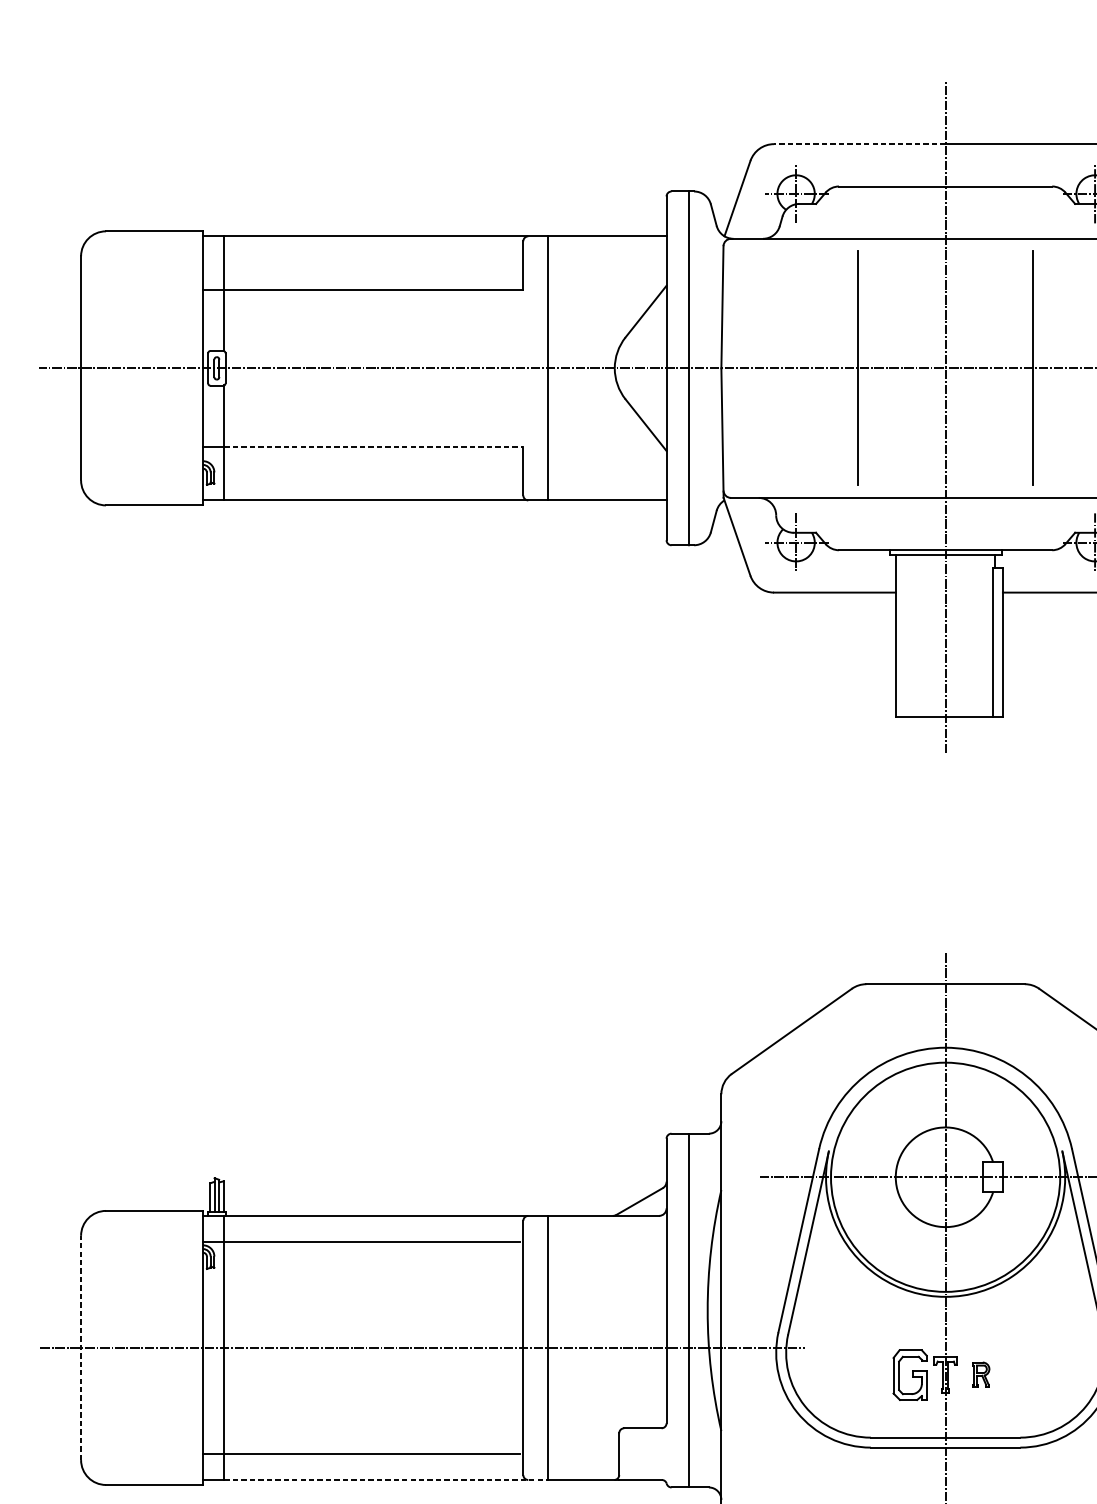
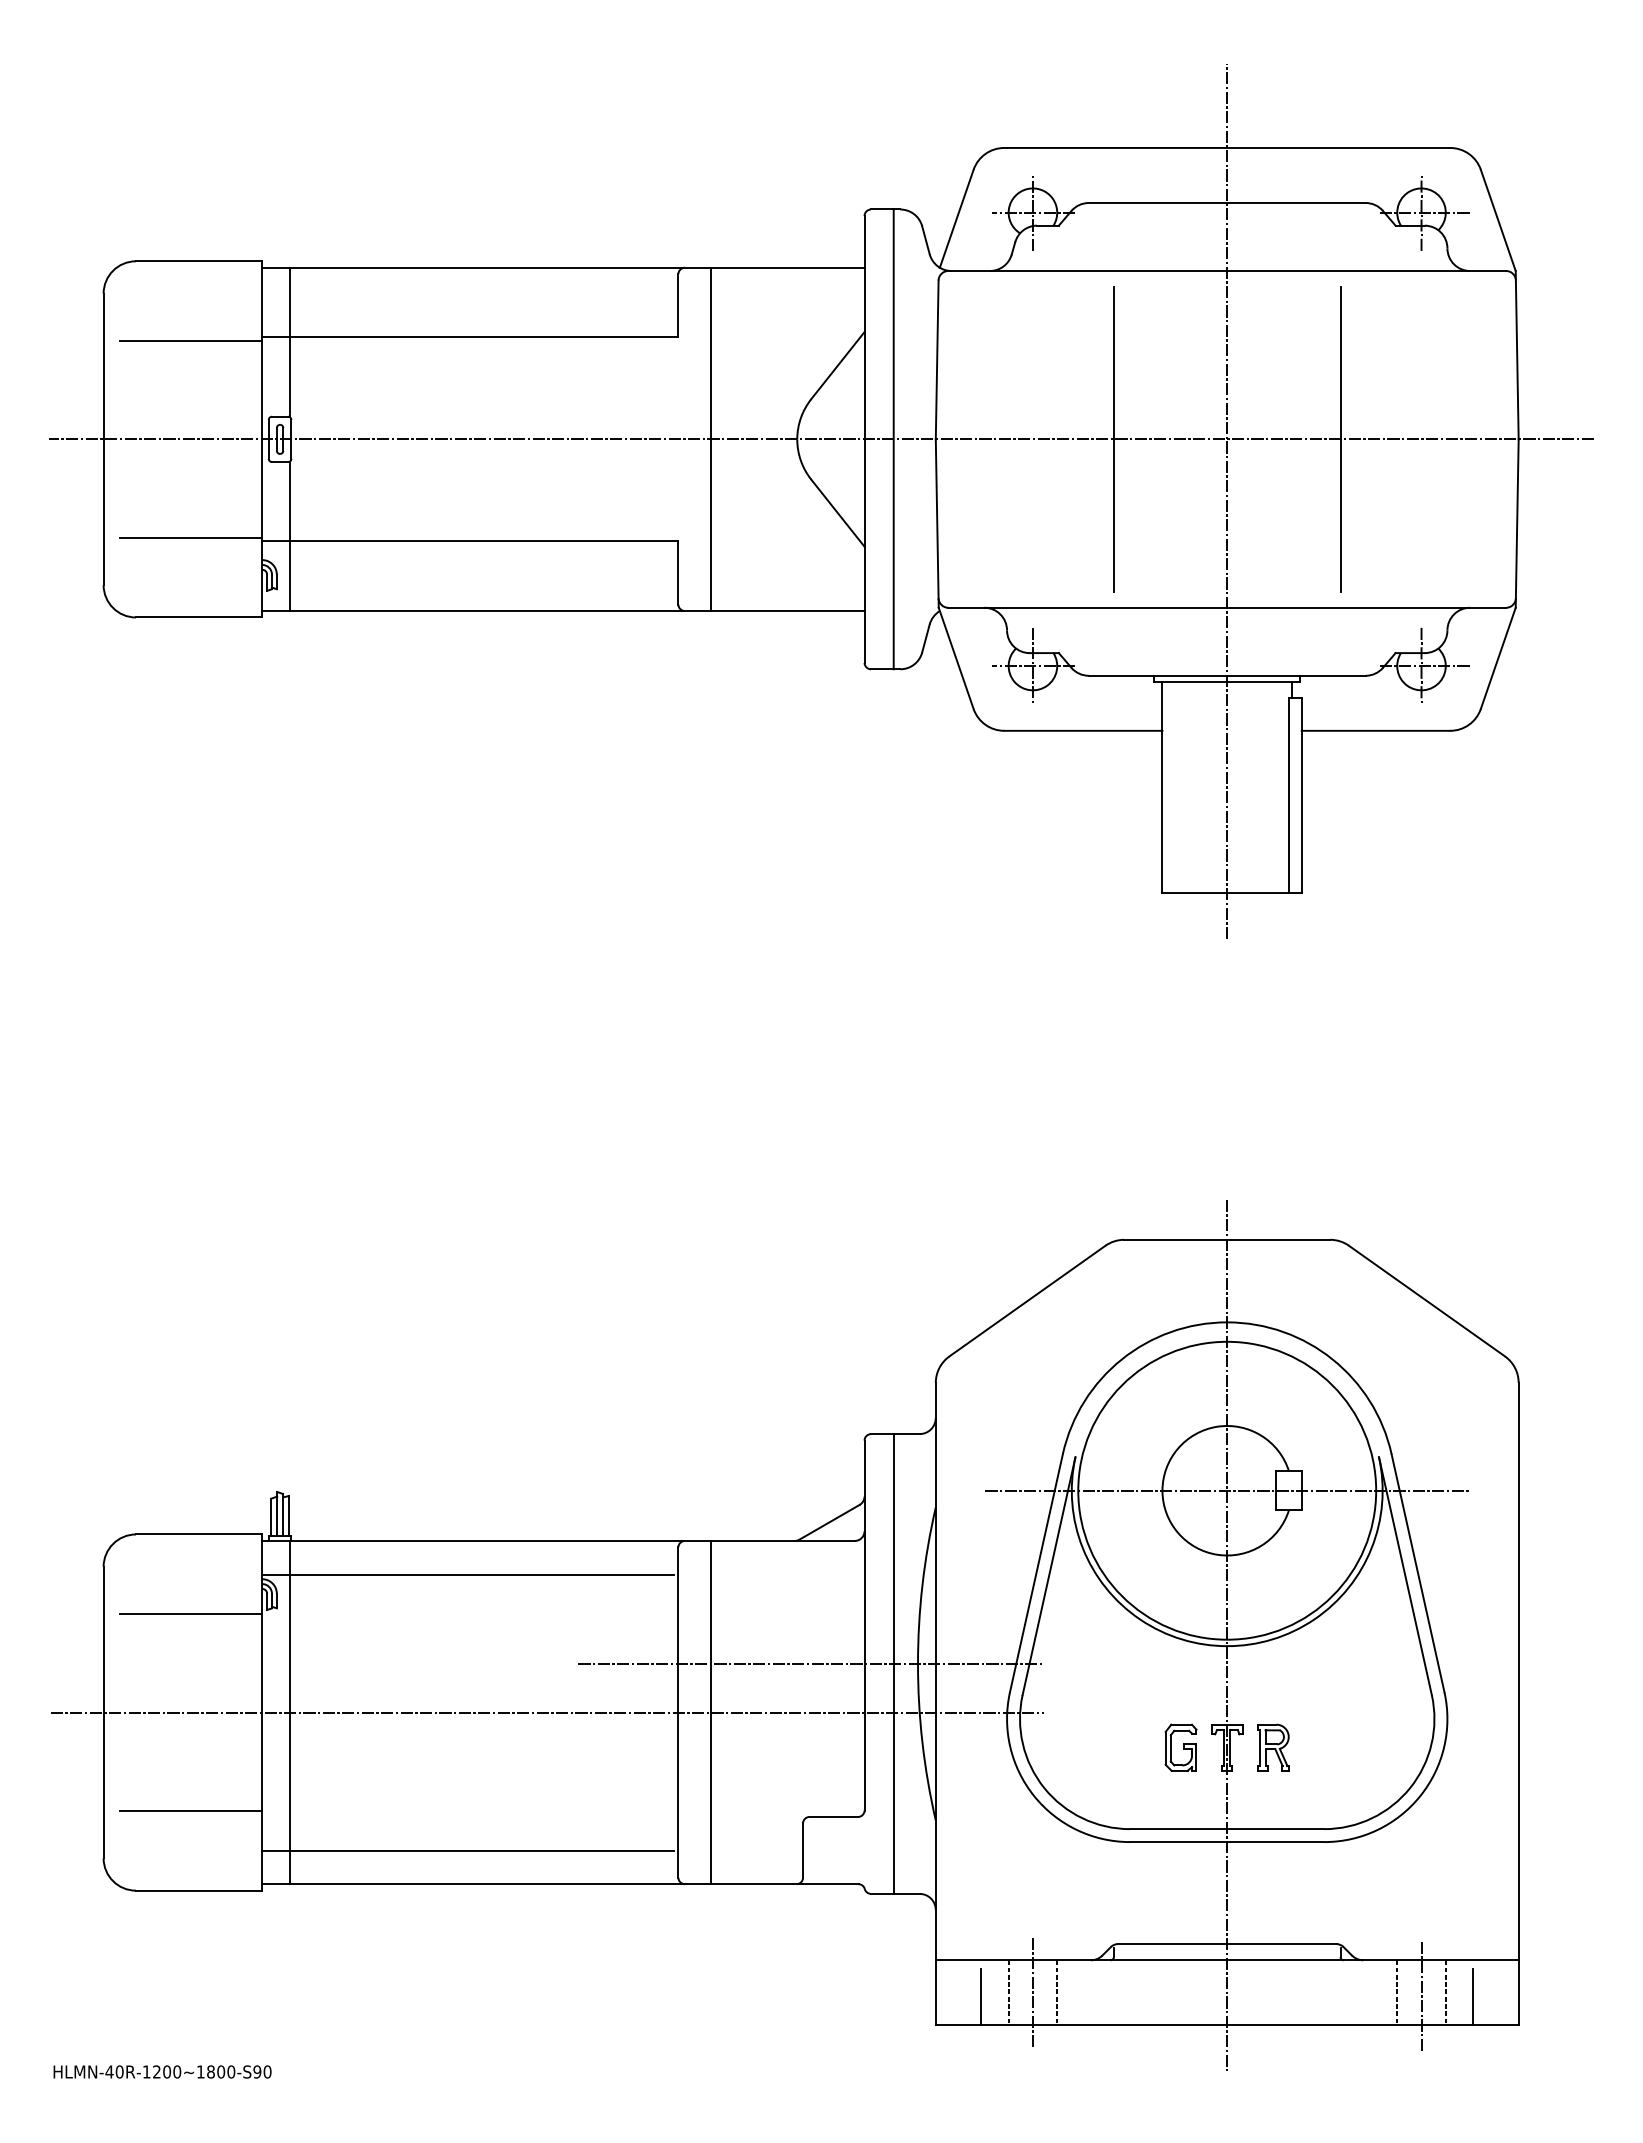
line: (859, 143) -> (1115, 147), dashed -> solid
line: (147, 292) -> (190, 340), added
line: (147, 444) -> (190, 538), added
line: (374, 446) -> (484, 541), dashed -> solid
line: (147, 1271) -> (190, 1613), added
line: (625, 1310) -> (811, 1663), added
line: (81, 1347) -> (103, 1712), dashed -> solid
part: (909, 1374) -> (1180, 1747), size x0.71
part: (981, 1374) -> (1273, 1747), size x1.43
line: (147, 1424) -> (190, 1811), added
line: (386, 1480) -> (500, 1884), dashed -> solid

